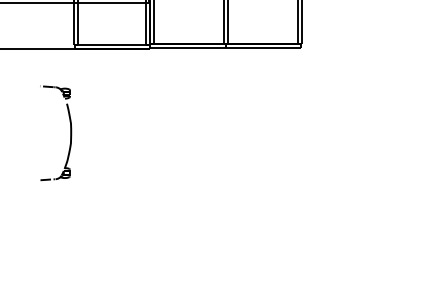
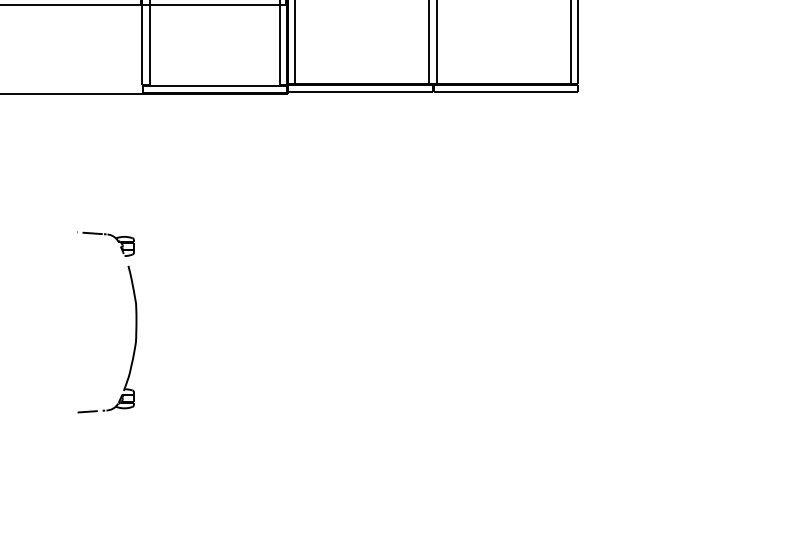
part: (70, 133) -> (135, 322), moved

